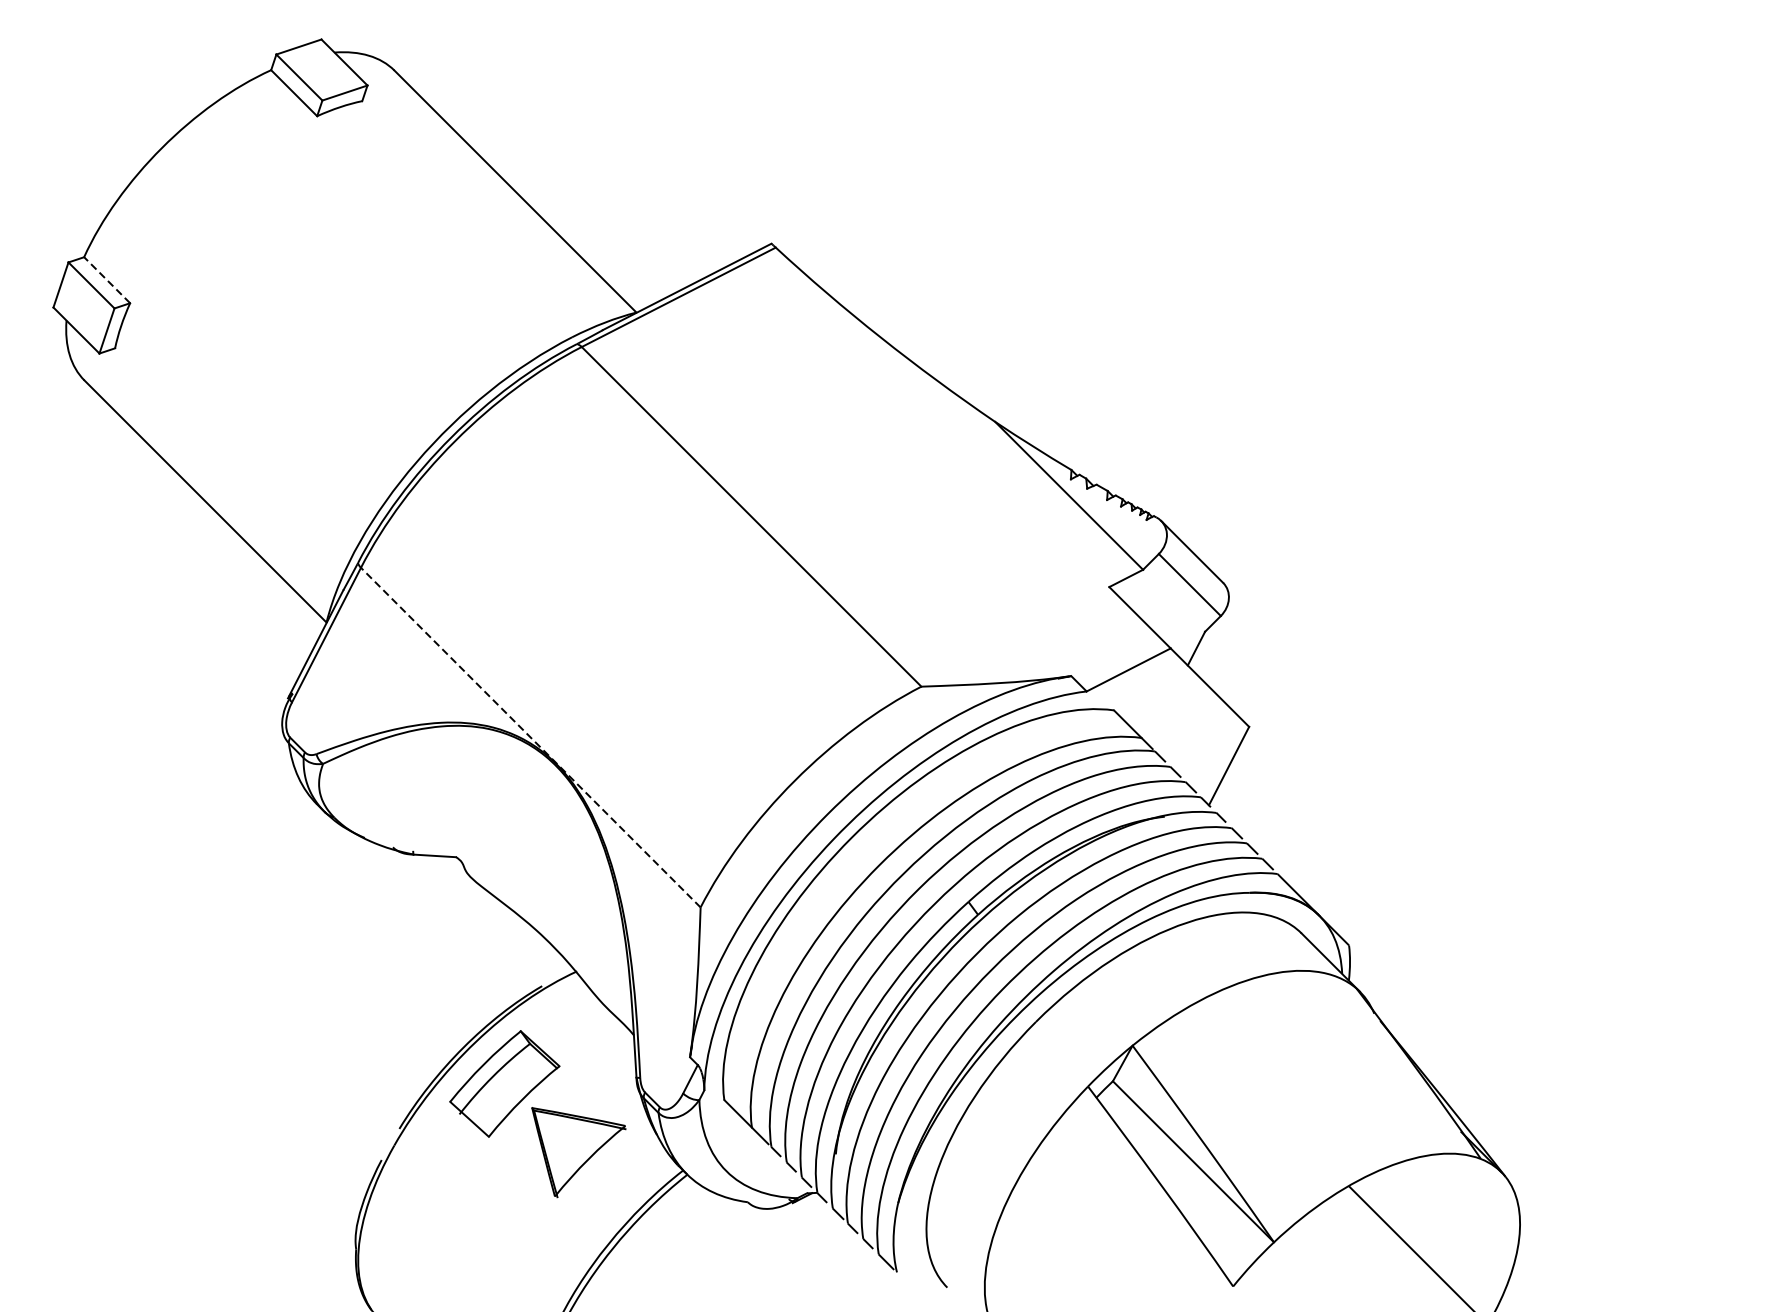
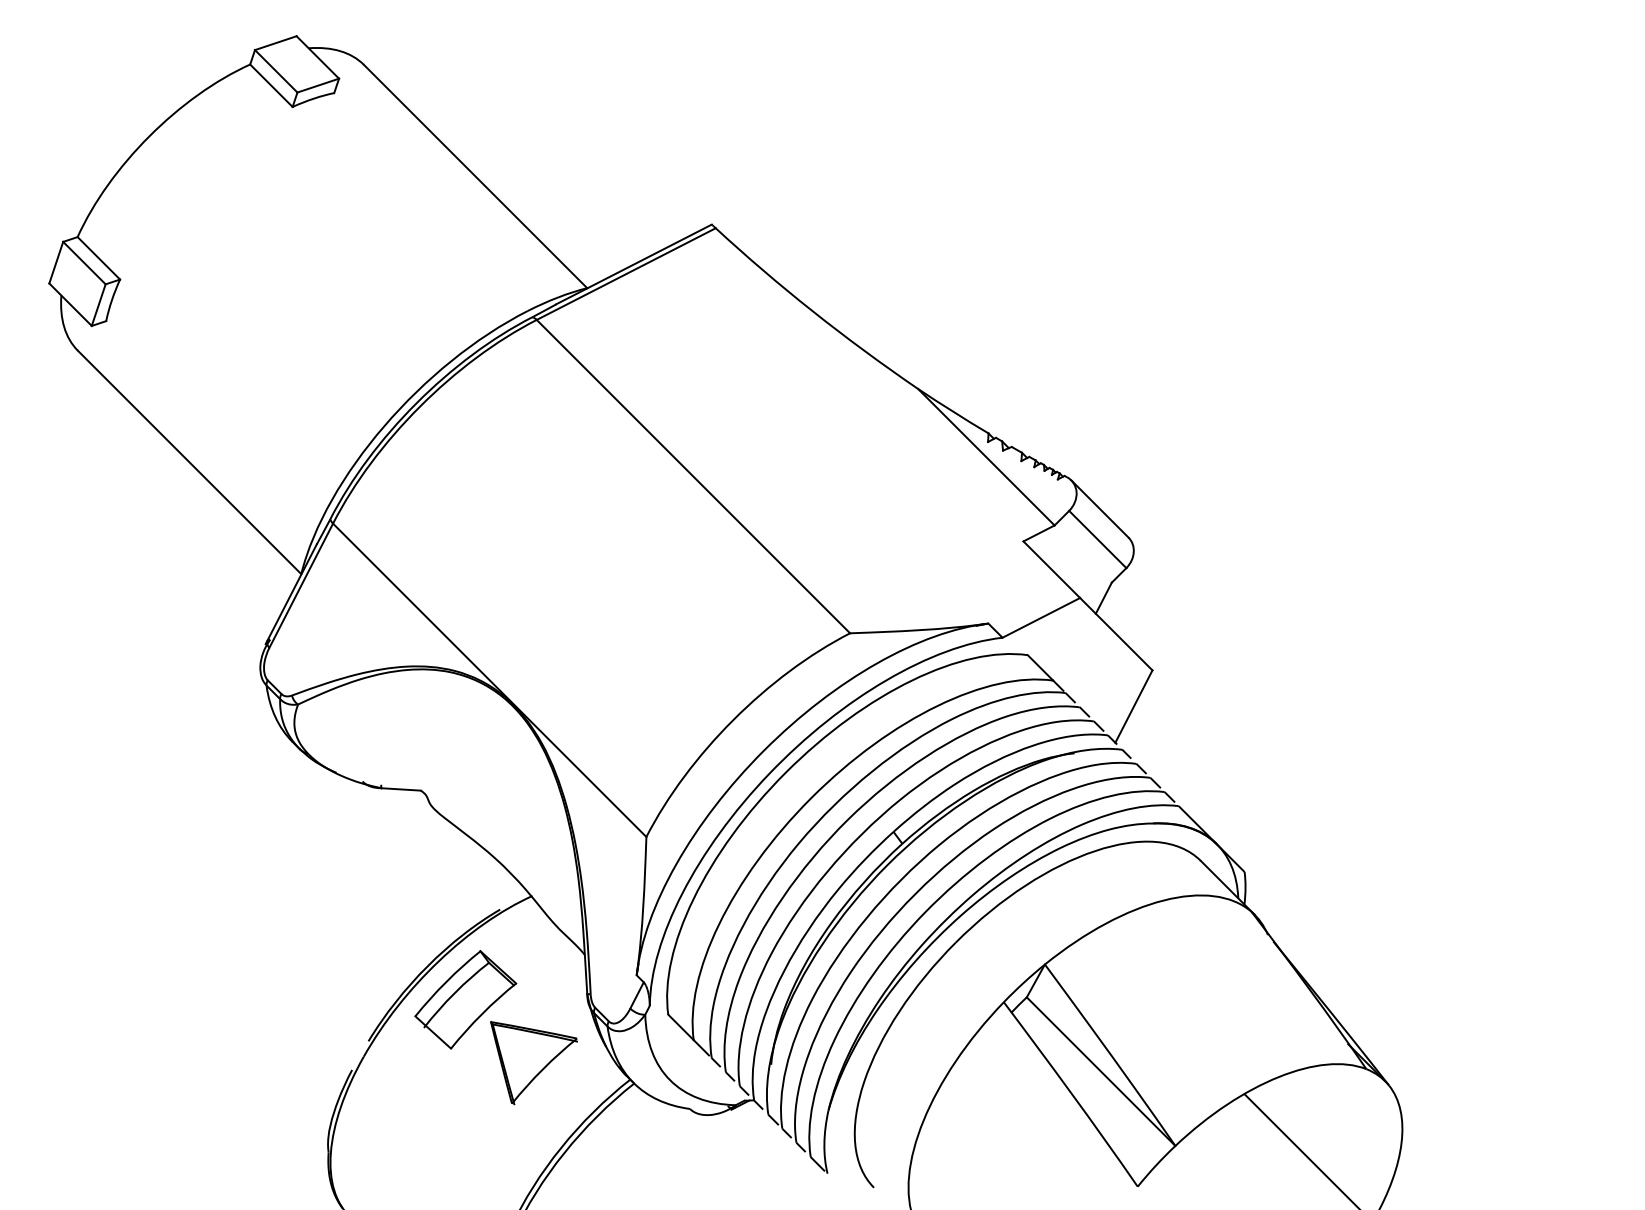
line: (106, 279) -> (98, 257), dashed -> solid
line: (530, 737) -> (489, 680), dashed -> solid

